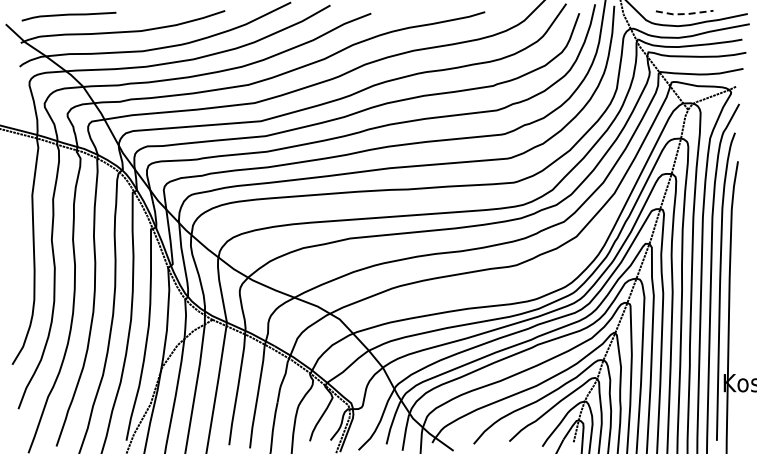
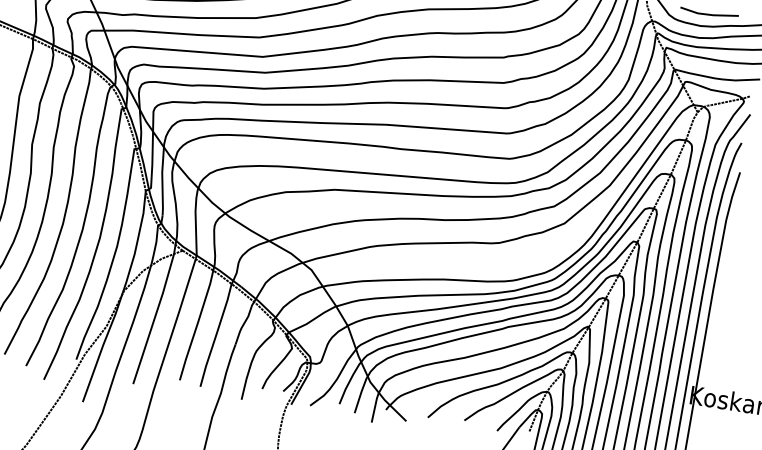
line: (684, 14) -> (708, 15), dashed -> solid

